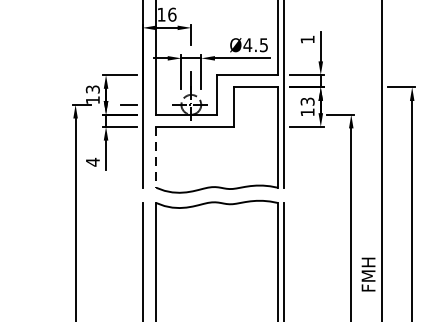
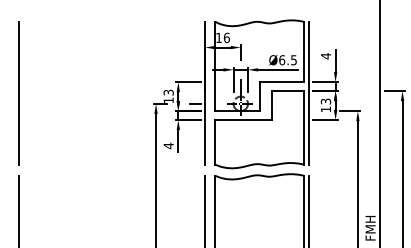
text: (306, 40) -> (325, 56), 1 -> 4
text: (246, 45) -> (281, 60), Ø4.5 -> Ø6.5
line: (156, 157) -> (215, 142), dashed -> solid

